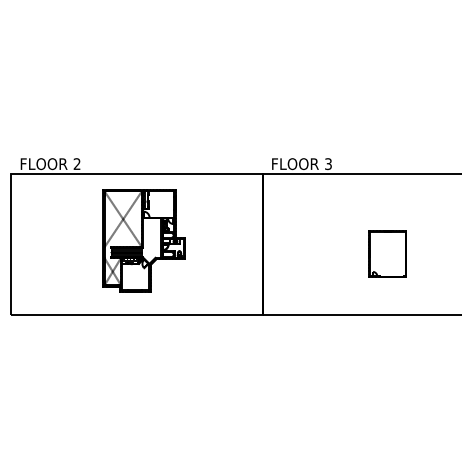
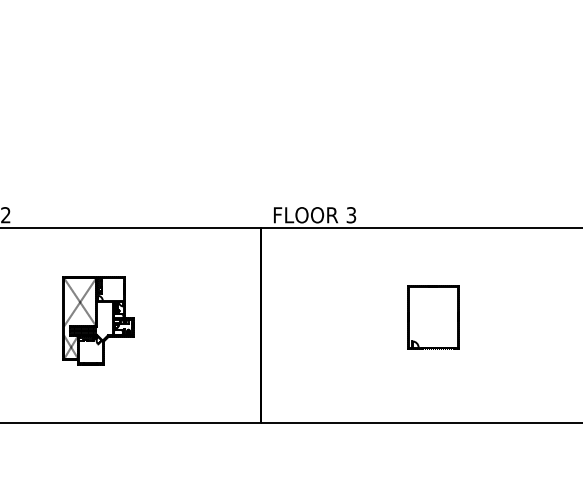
part: (144, 240) -> (98, 320), size x0.62
part: (387, 253) -> (432, 316), moved

